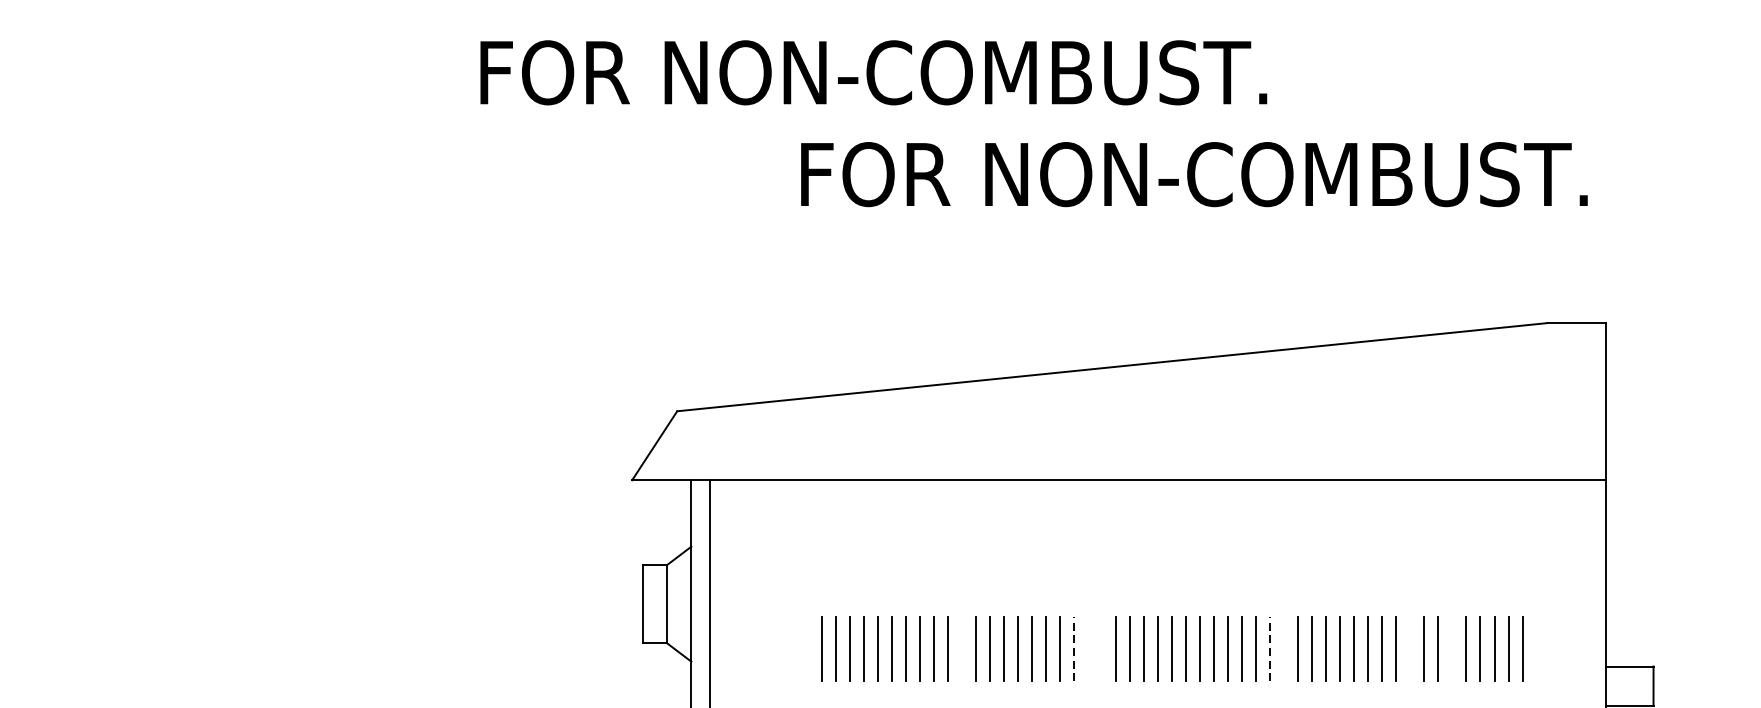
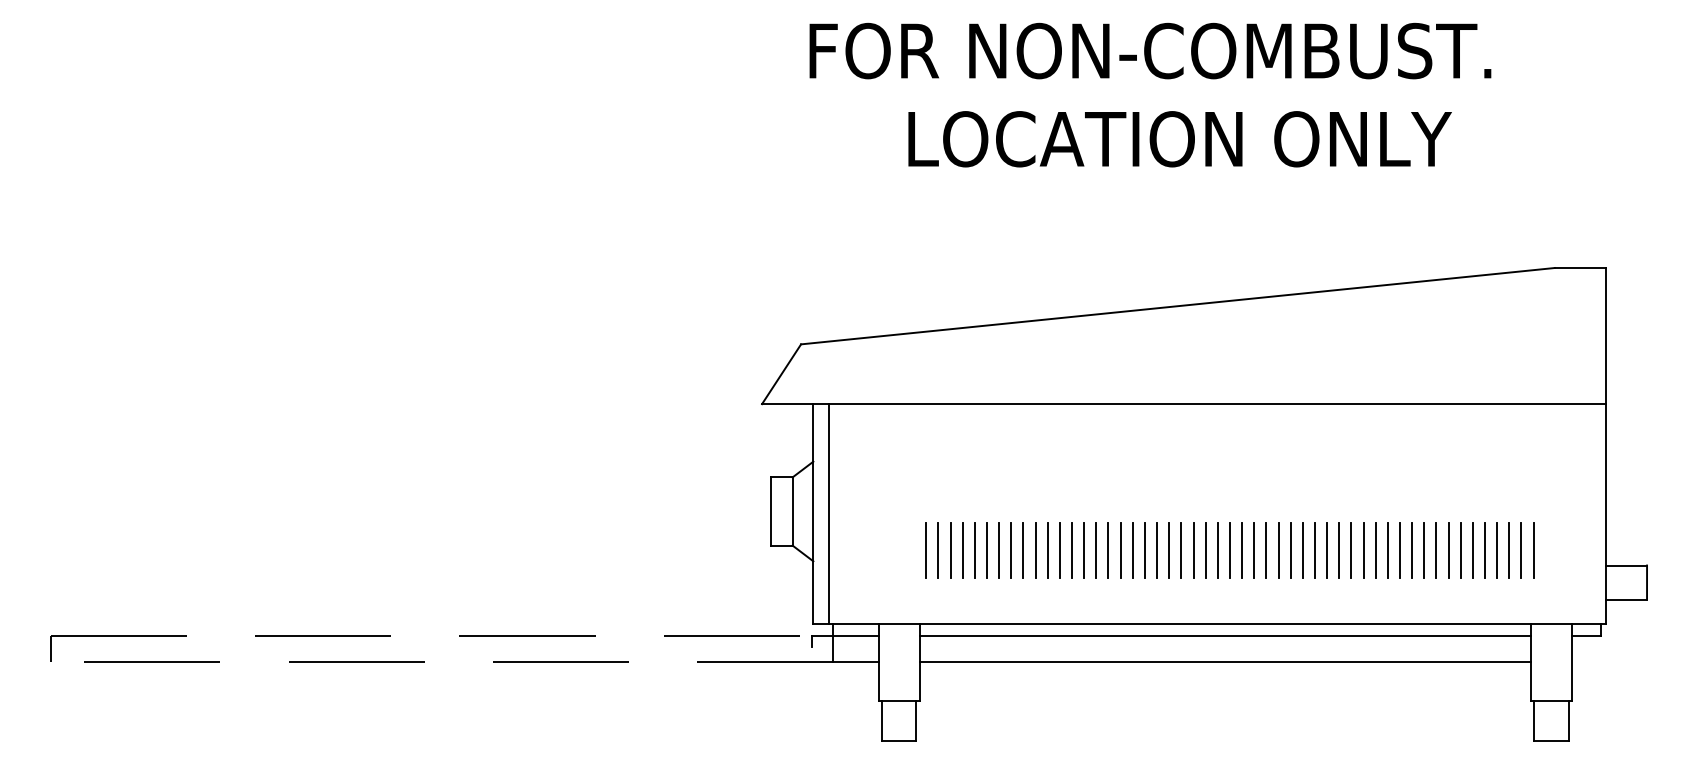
text: (873, 72) -> (1150, 50), moved
text: (1198, 174) -> (1252, 139), FOR NON-COMBUST. -> LOCATION ONLY
line: (961, 649) -> (1047, 550), added
line: (1073, 649) -> (1144, 550), dashed -> solid
line: (1088, 649) -> (1157, 550), added
line: (1102, 649) -> (1169, 550), added
line: (1269, 649) -> (1314, 550), dashed -> solid
line: (1284, 649) -> (1327, 550), added
line: (1410, 649) -> (1436, 550), added
line: (1452, 649) -> (1472, 550), added

